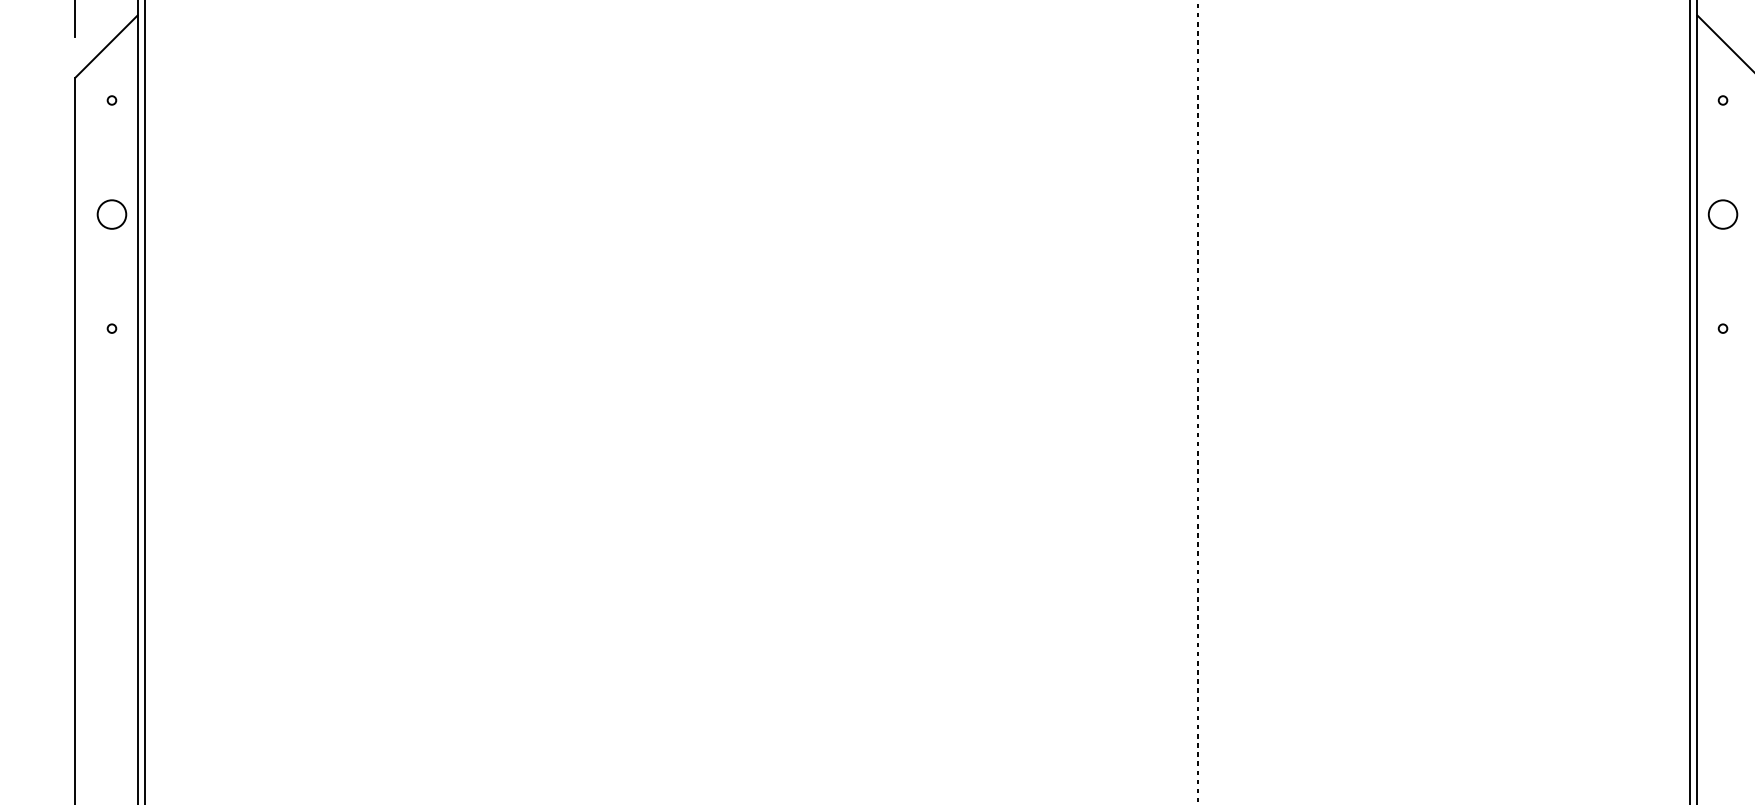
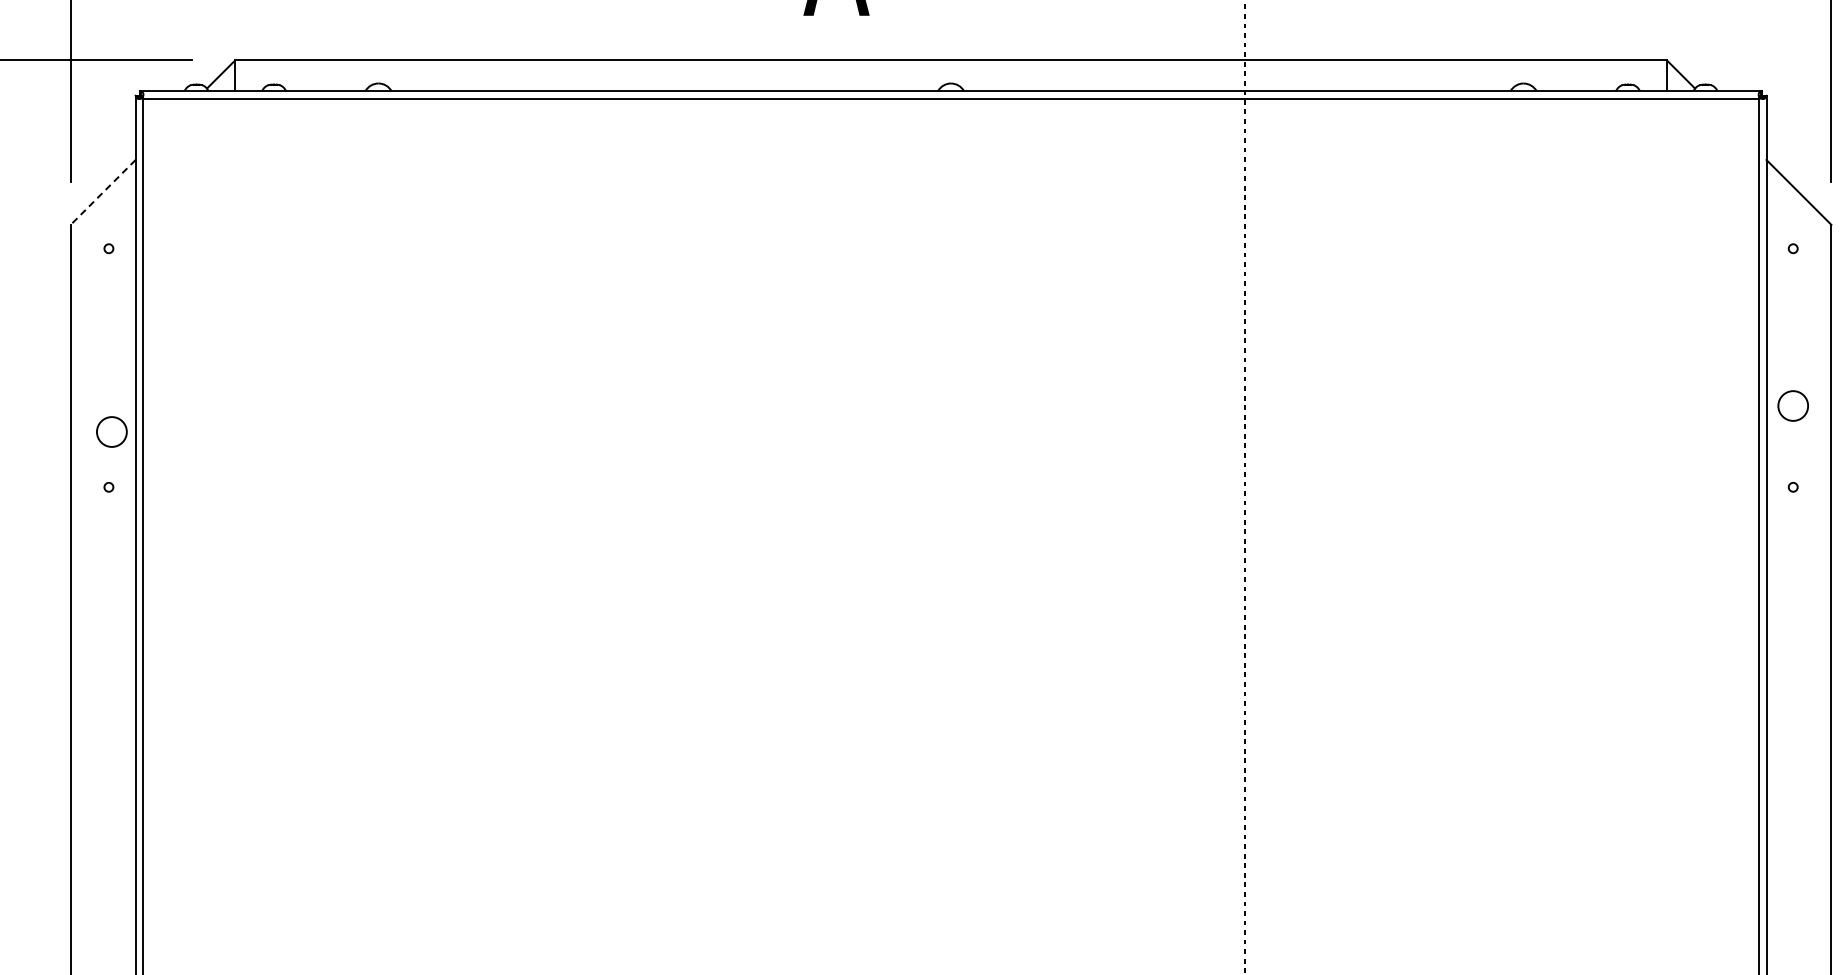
line: (106, 46) -> (103, 192), solid -> dashed
circle: (111, 214) -> (111, 431), moved
circle: (1722, 214) -> (1792, 405), moved

